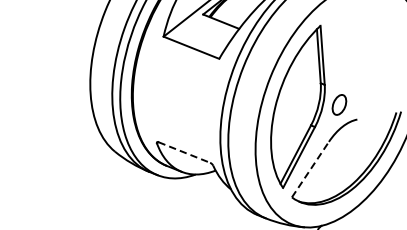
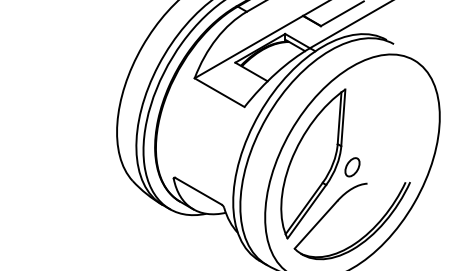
line: (184, 152) -> (198, 191), dashed -> solid
line: (310, 169) -> (316, 224), dashed -> solid

